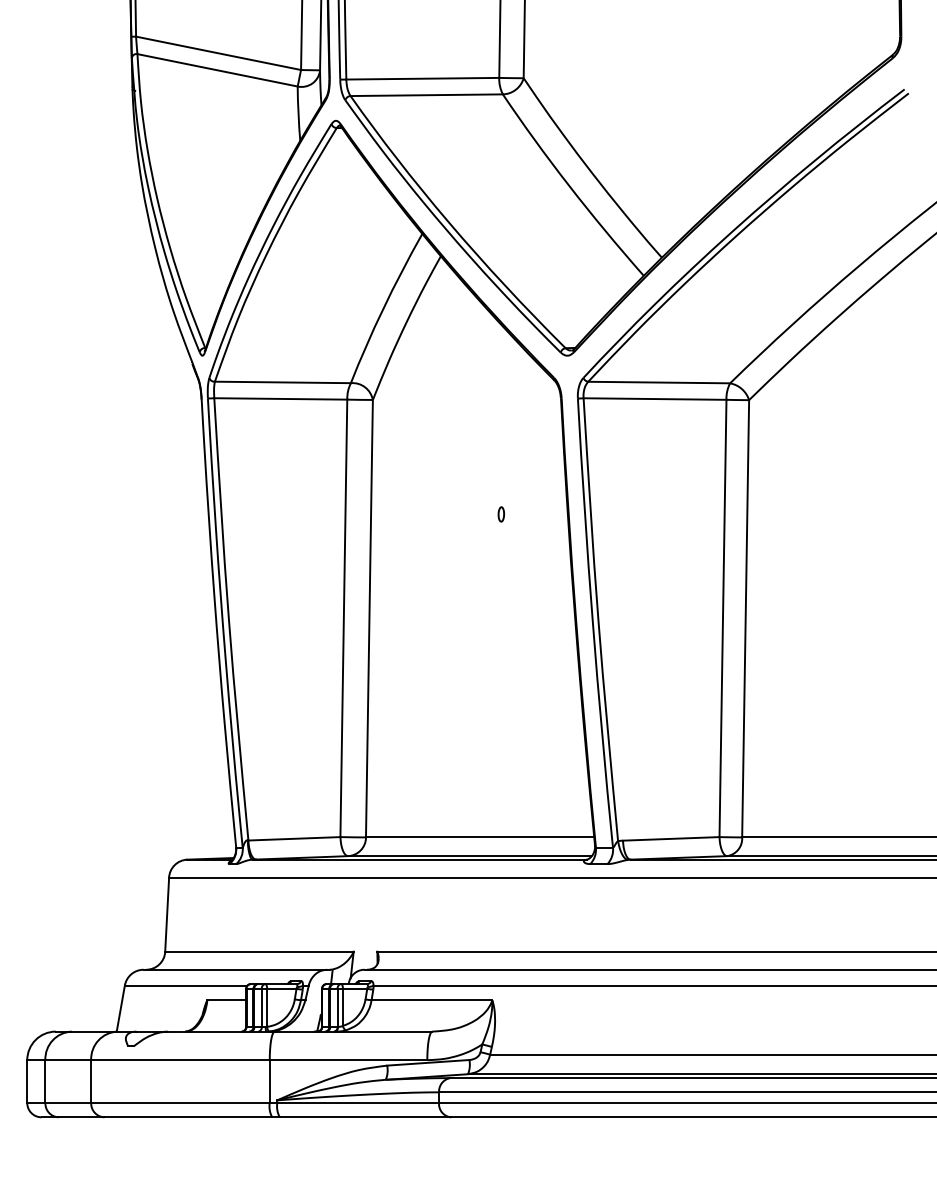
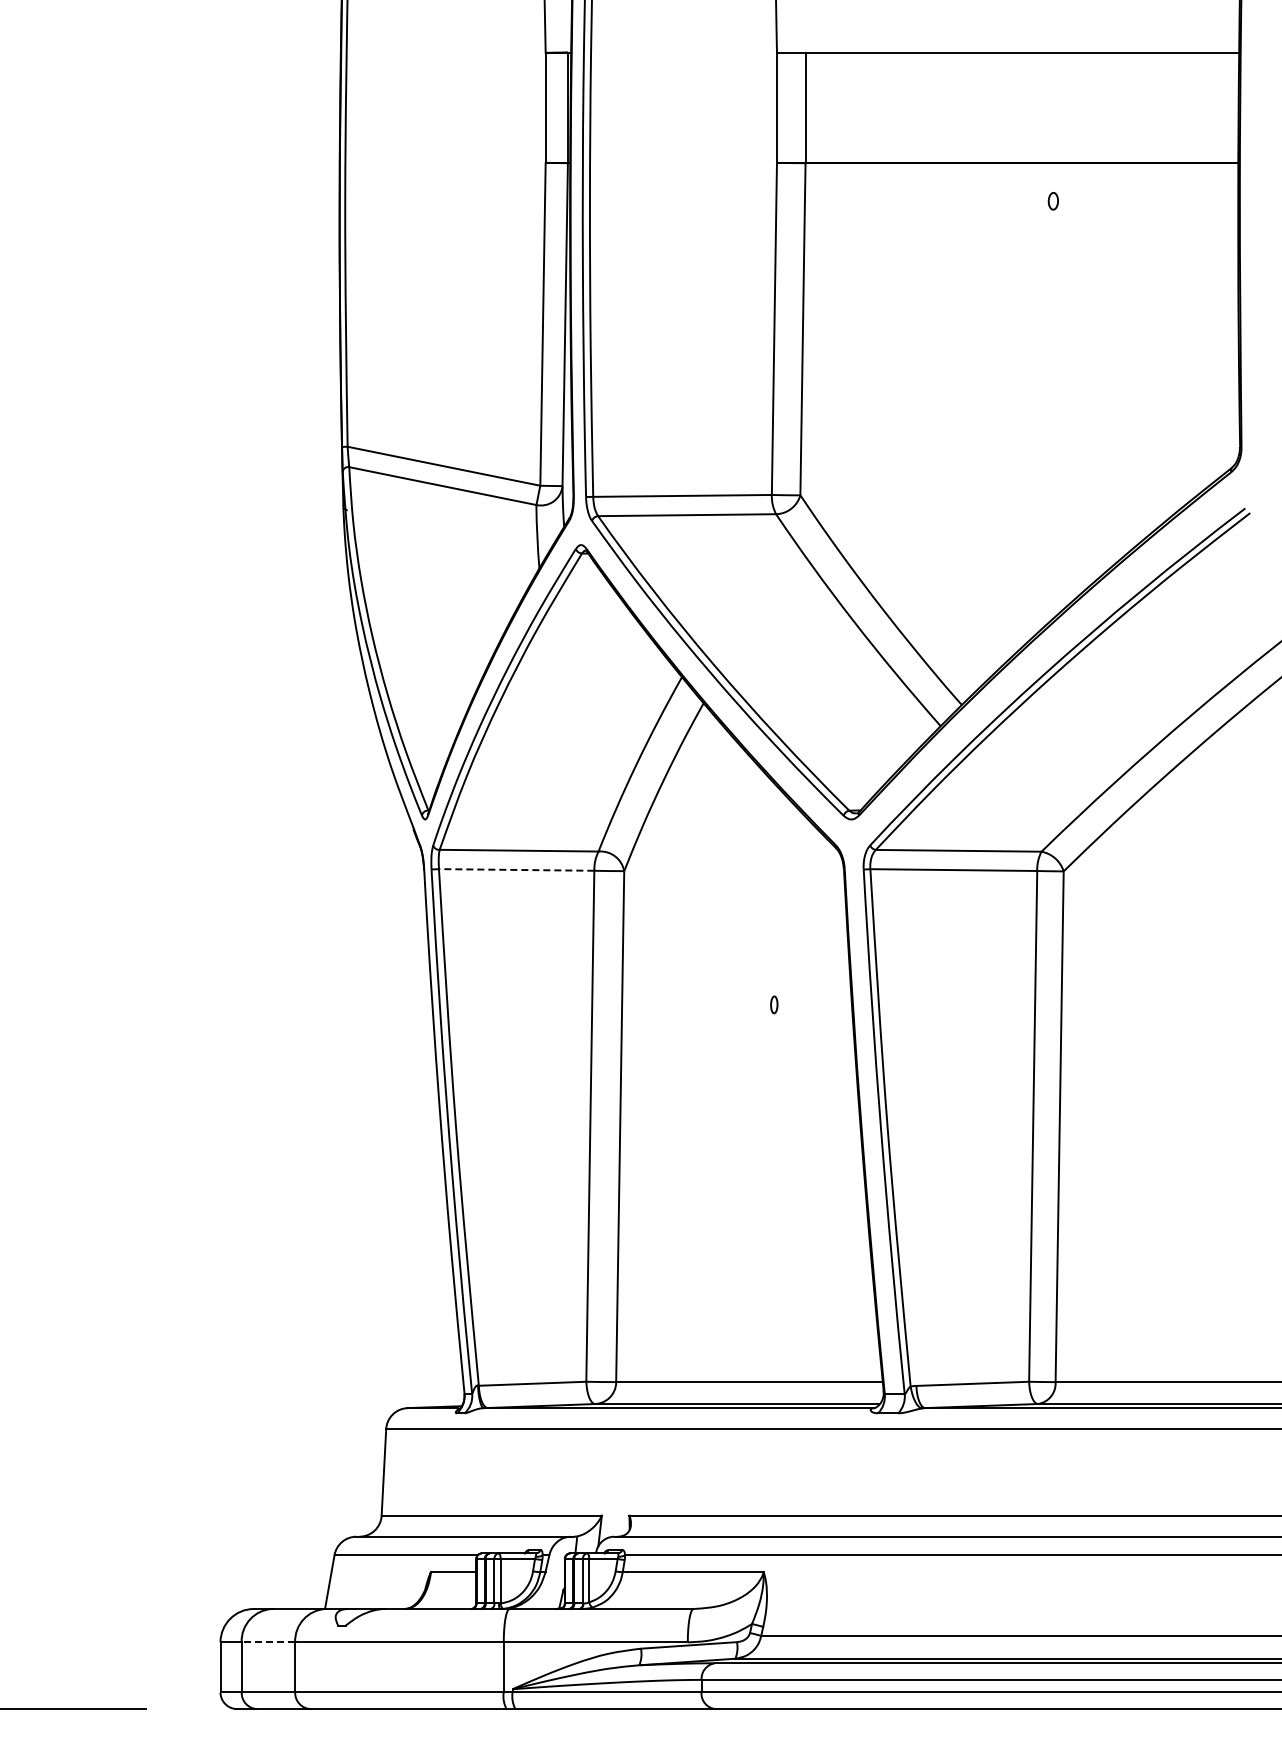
line: (280, 398) -> (516, 869), solid -> dashed
line: (68, 1060) -> (268, 1642), solid -> dashed

